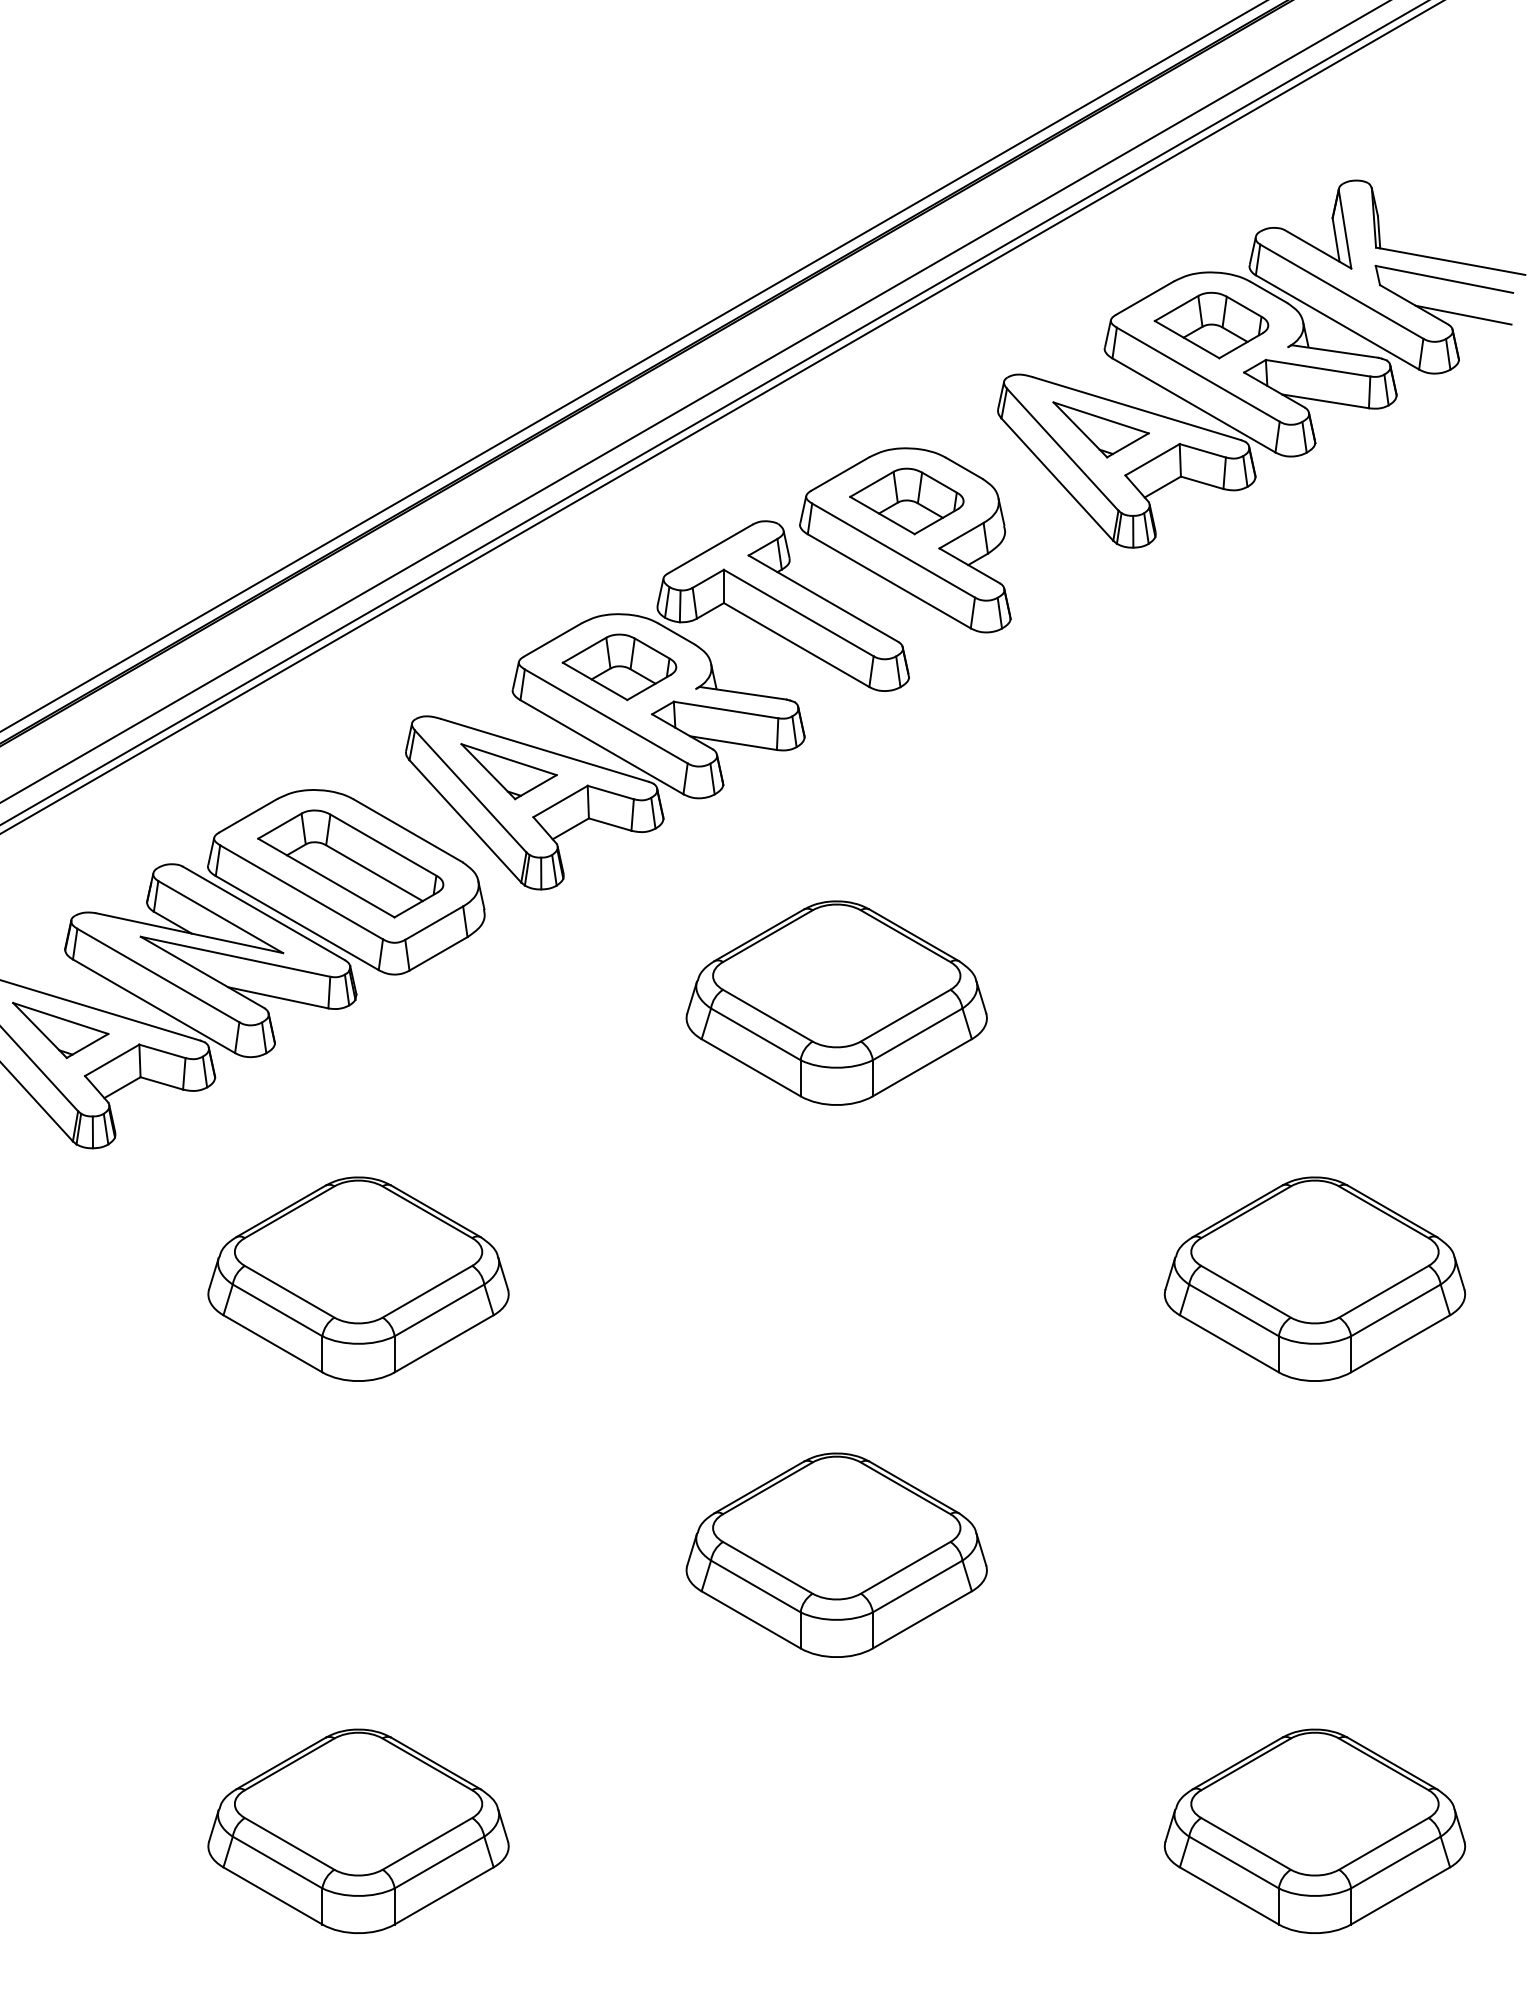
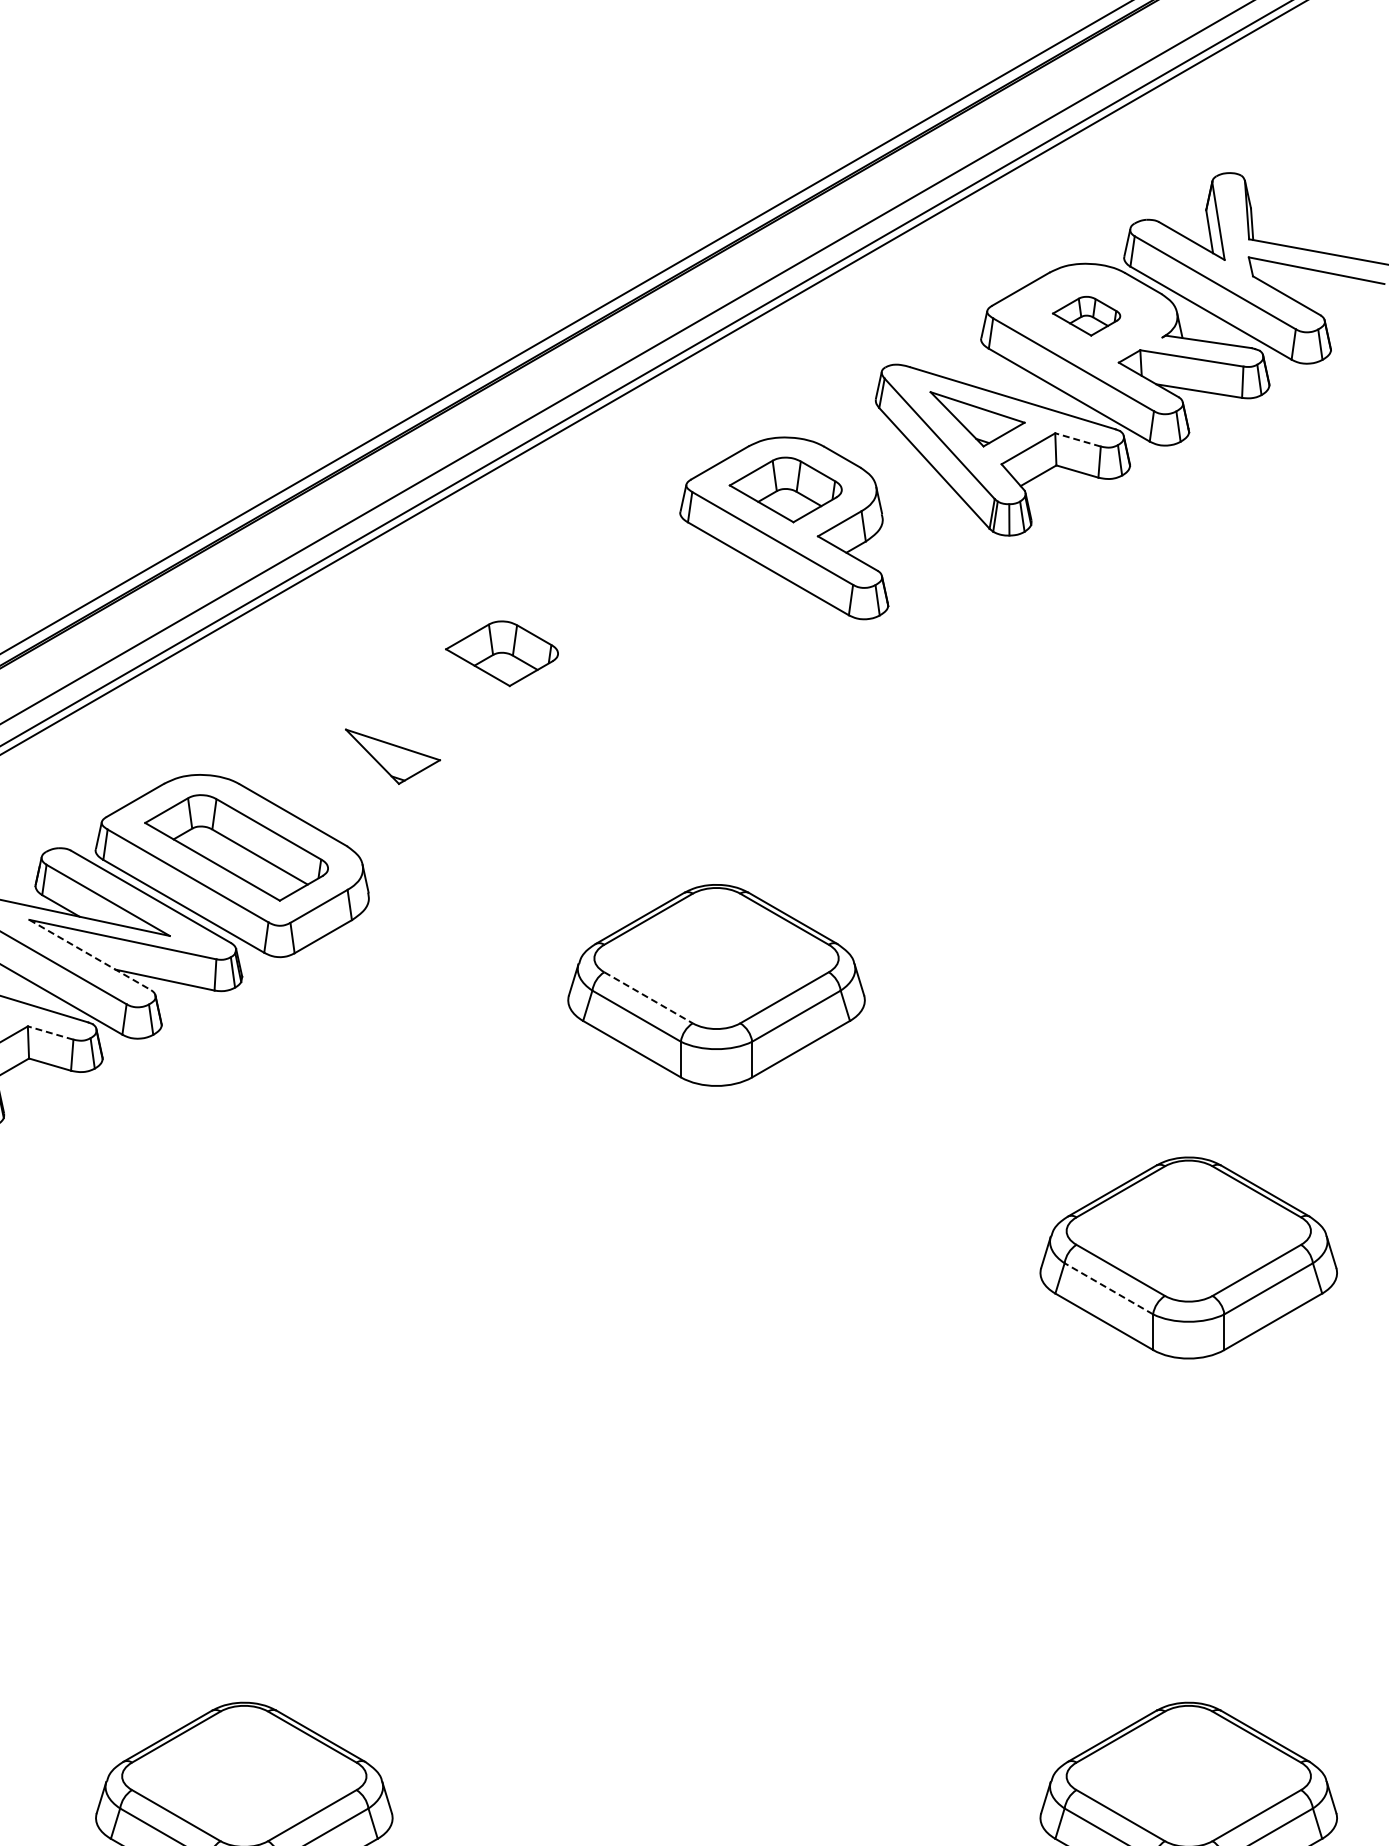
line: (1463, 314) -> (1335, 305), removed
part: (1211, 325) -> (1086, 316), size x0.6
line: (1202, 450) -> (1077, 439), solid -> dashed
part: (657, 705) -> (539, 691), removed
line: (202, 972) -> (90, 955), solid -> dashed
line: (767, 1015) -> (648, 997), solid -> dashed
line: (161, 1051) -> (49, 1033), solid -> dashed
part: (358, 1278) -> (244, 1257), removed
line: (1234, 1310) -> (1109, 1288), solid -> dashed
part: (836, 1554) -> (716, 1529), removed

